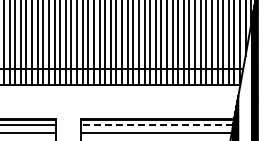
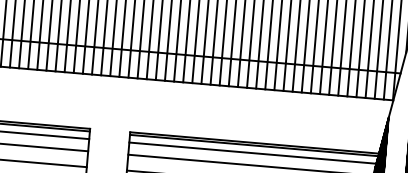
line: (156, 125) -> (251, 153), dashed -> solid

